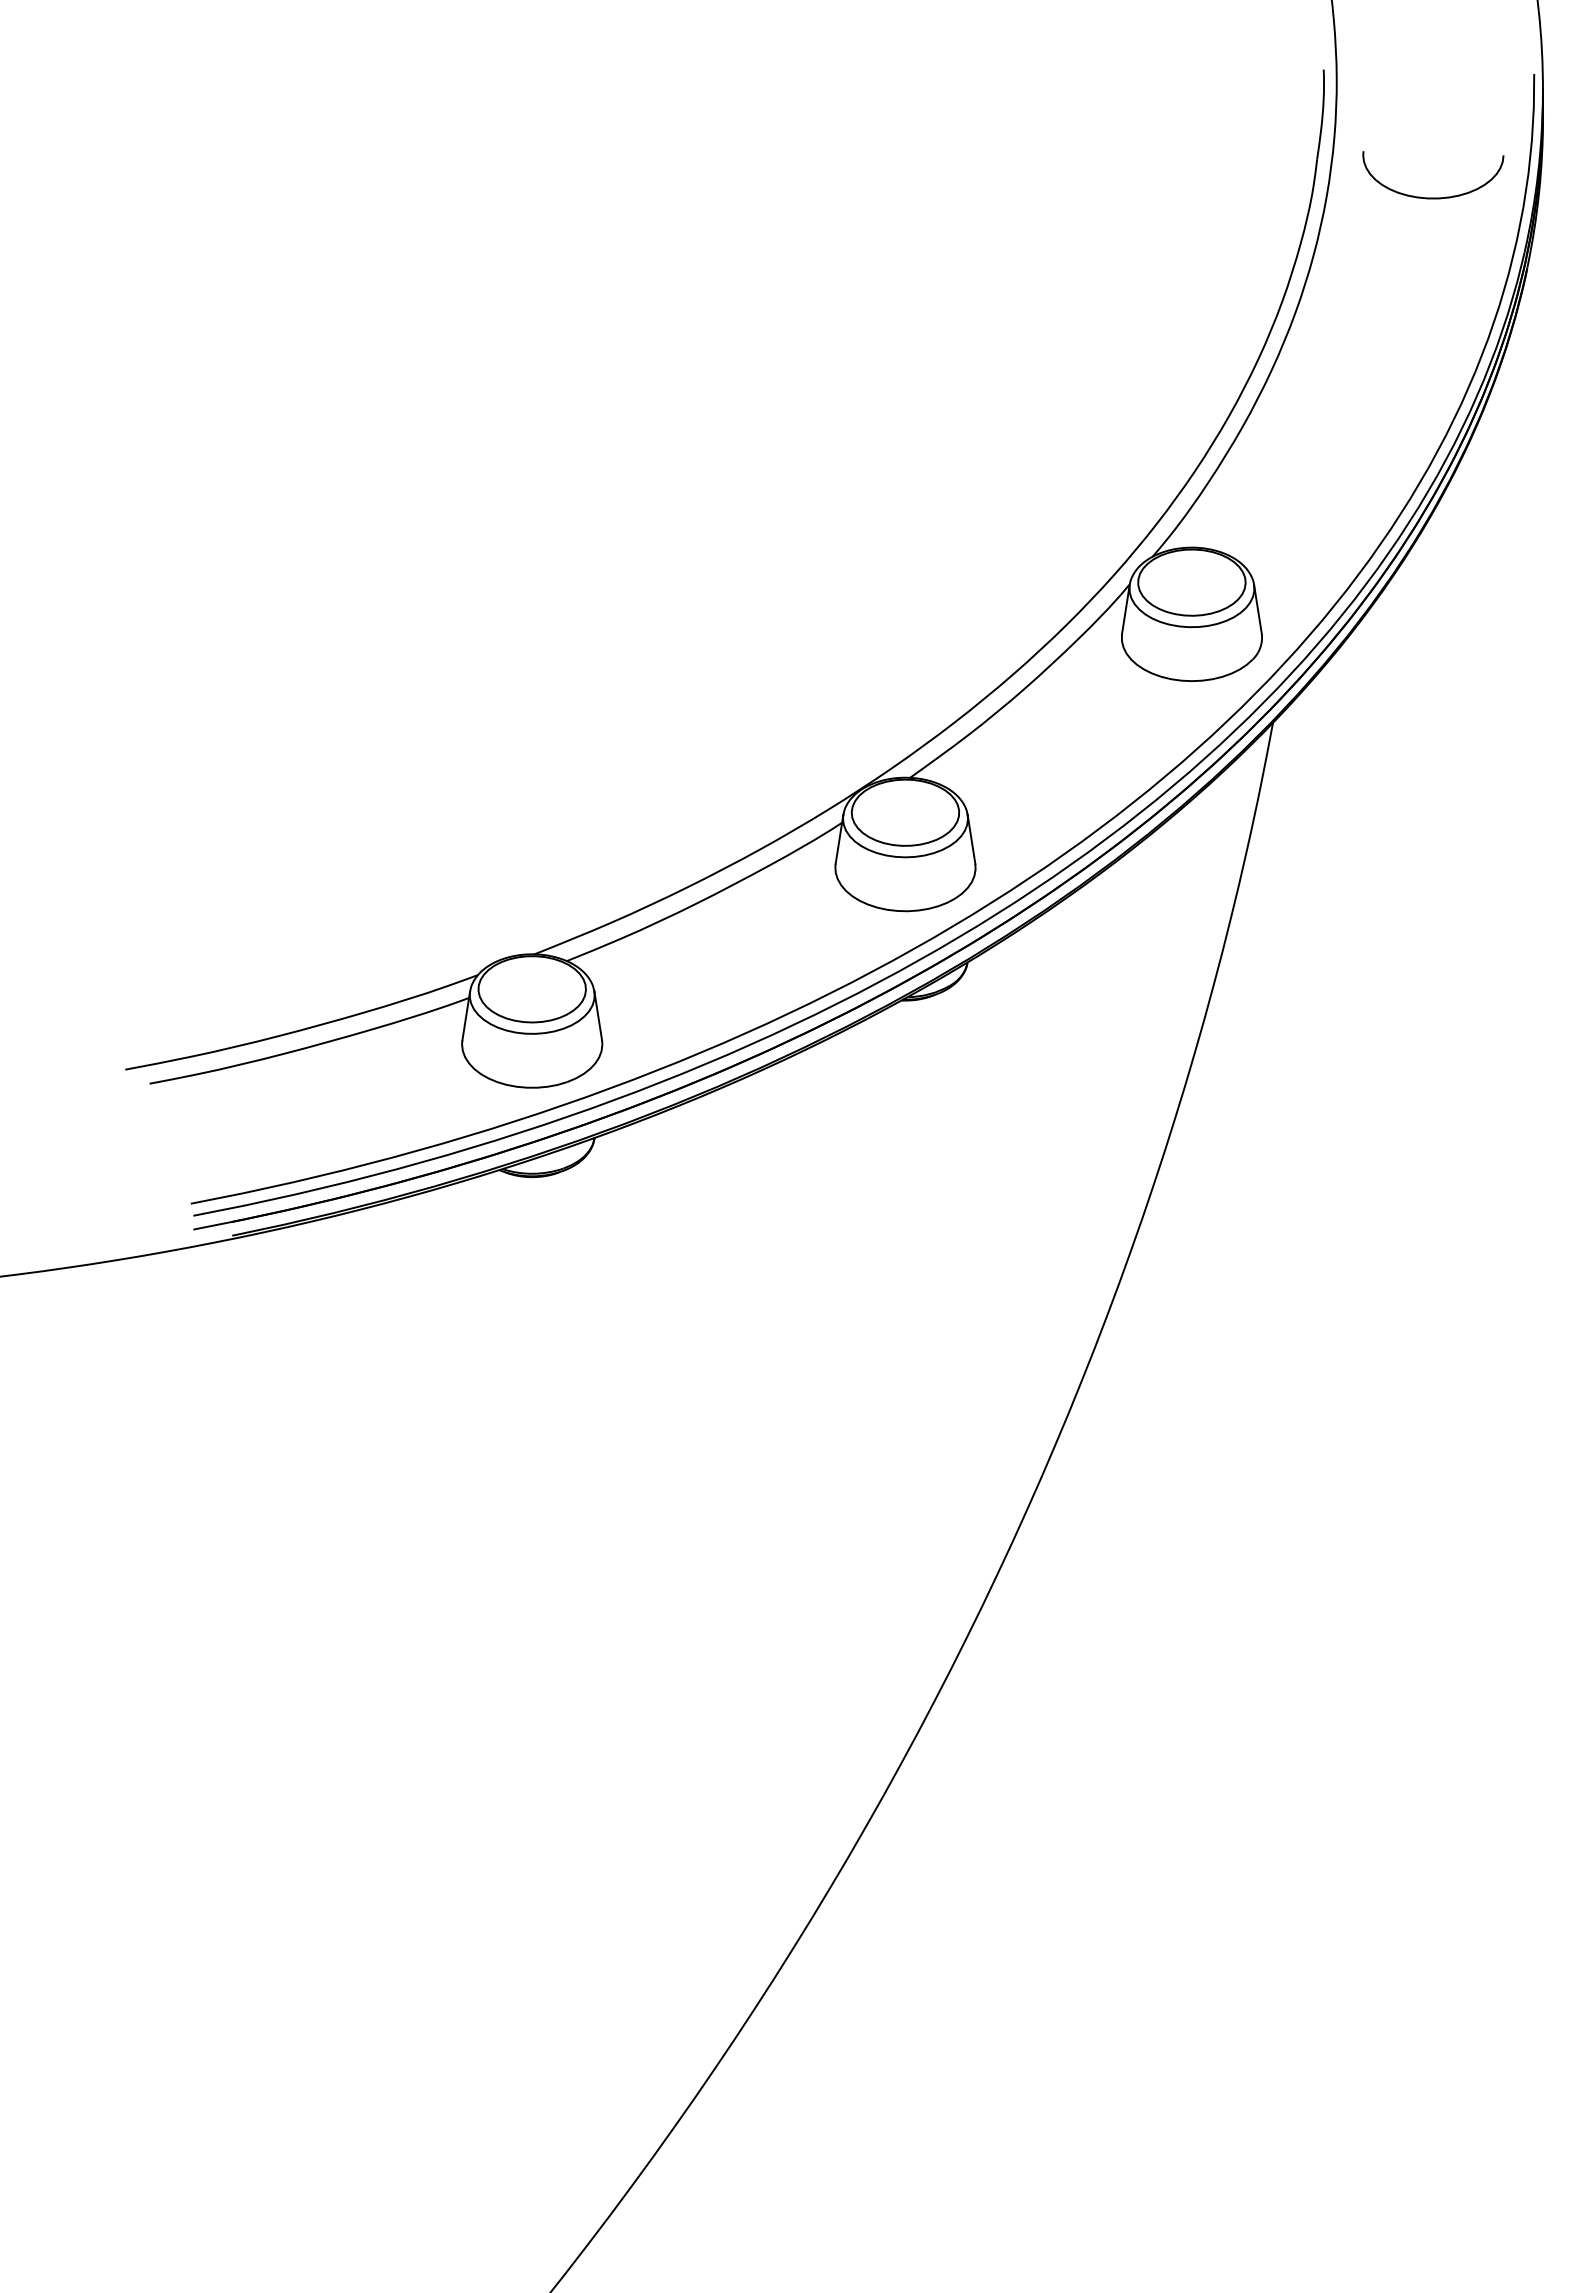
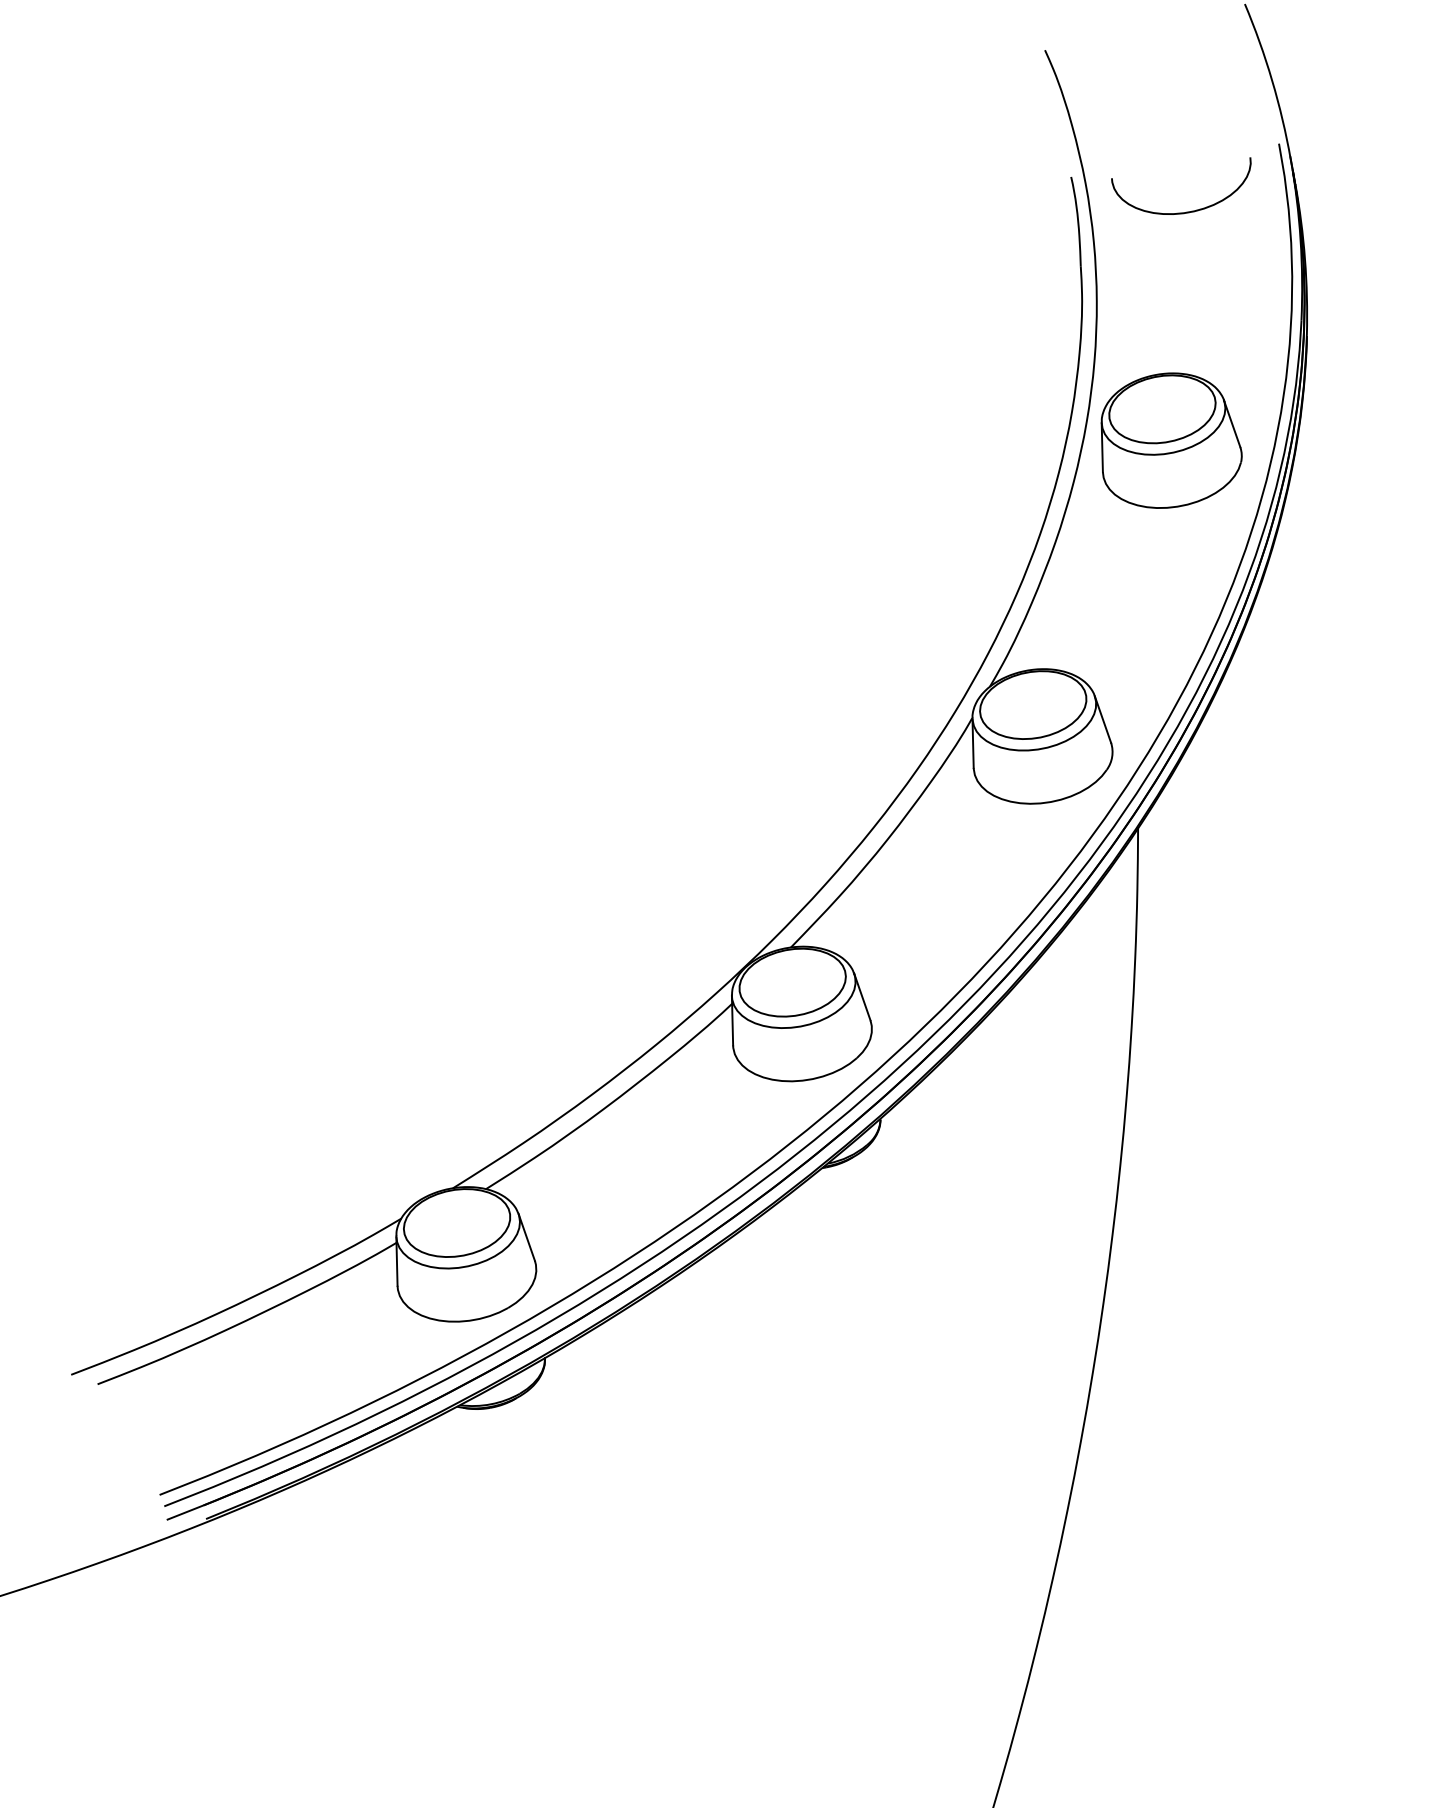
curve: (1433, 197) -> (1188, 211), moved
part: (1371, 345) -> (1167, 439), added

